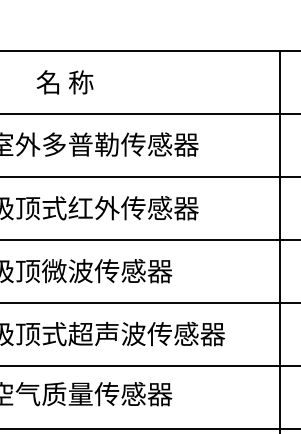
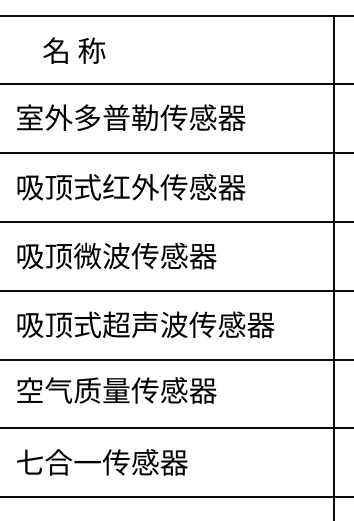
text: (65, 82) -> (74, 50), moved

